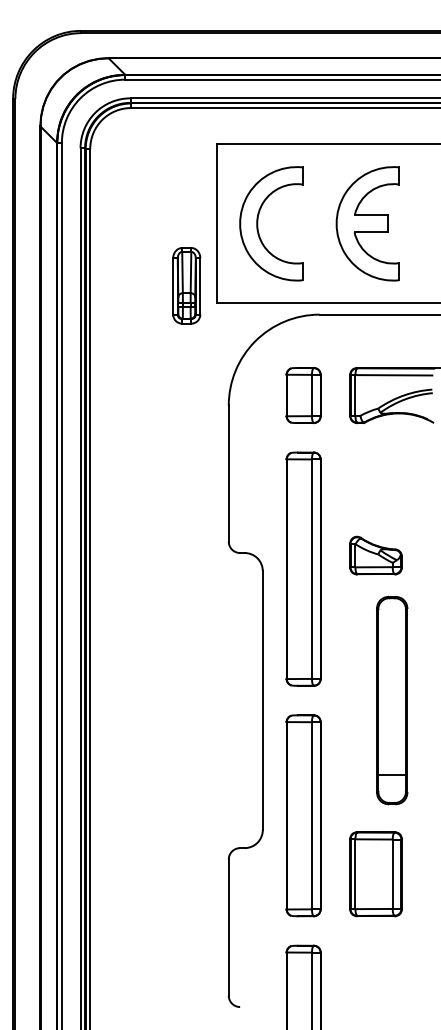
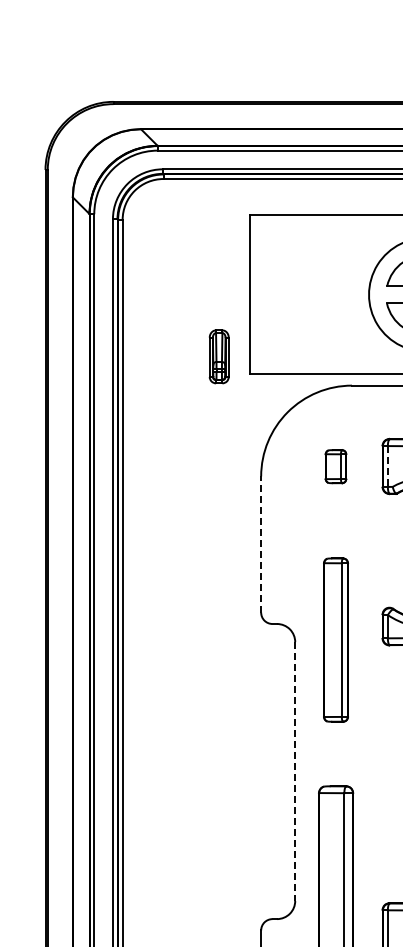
part: (258, 223) -> (290, 294), removed
part: (186, 285) -> (218, 356), size x0.7
part: (303, 395) -> (335, 466), size x0.6
line: (355, 396) -> (387, 467), solid -> dashed
line: (228, 473) -> (260, 544), solid -> dashed
part: (303, 568) -> (335, 639), size x0.7
line: (262, 701) -> (294, 772), solid -> dashed

